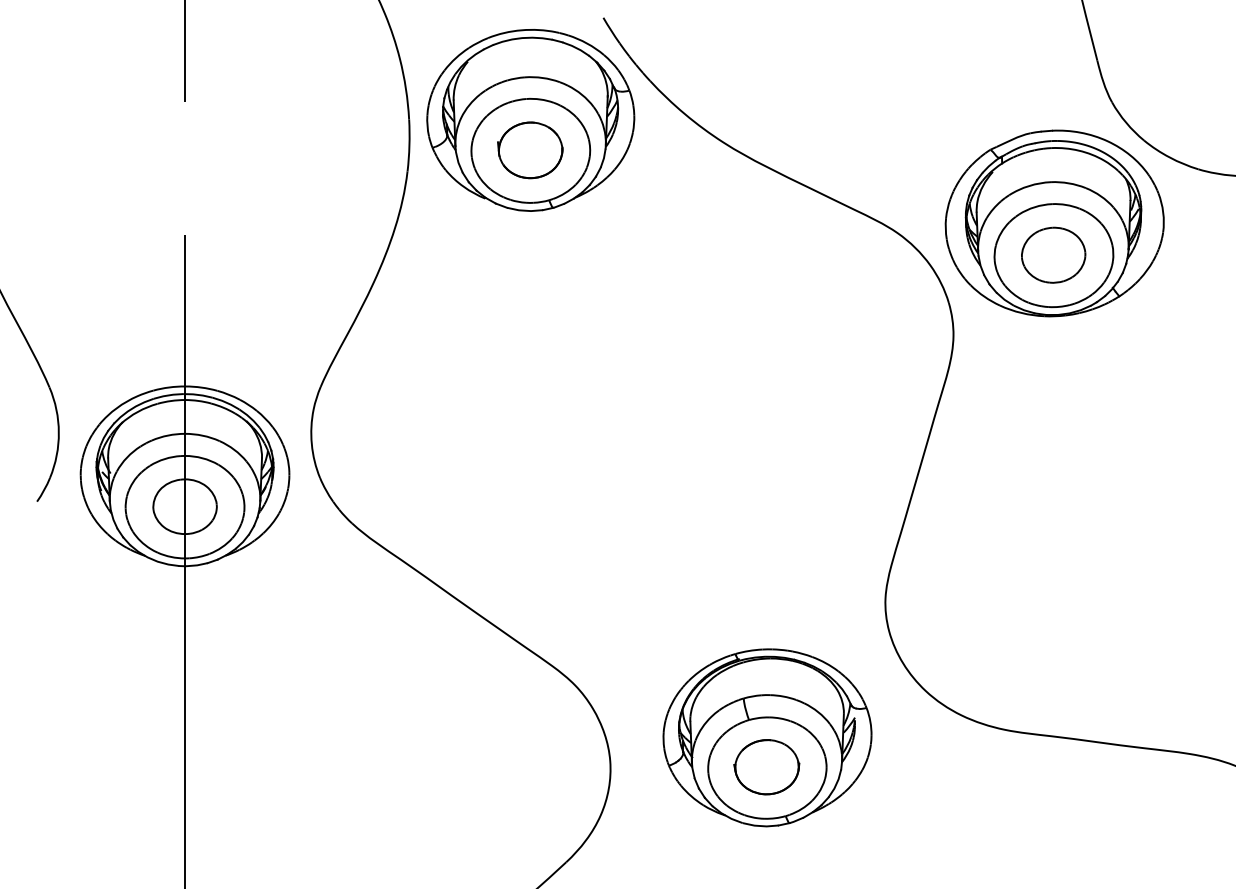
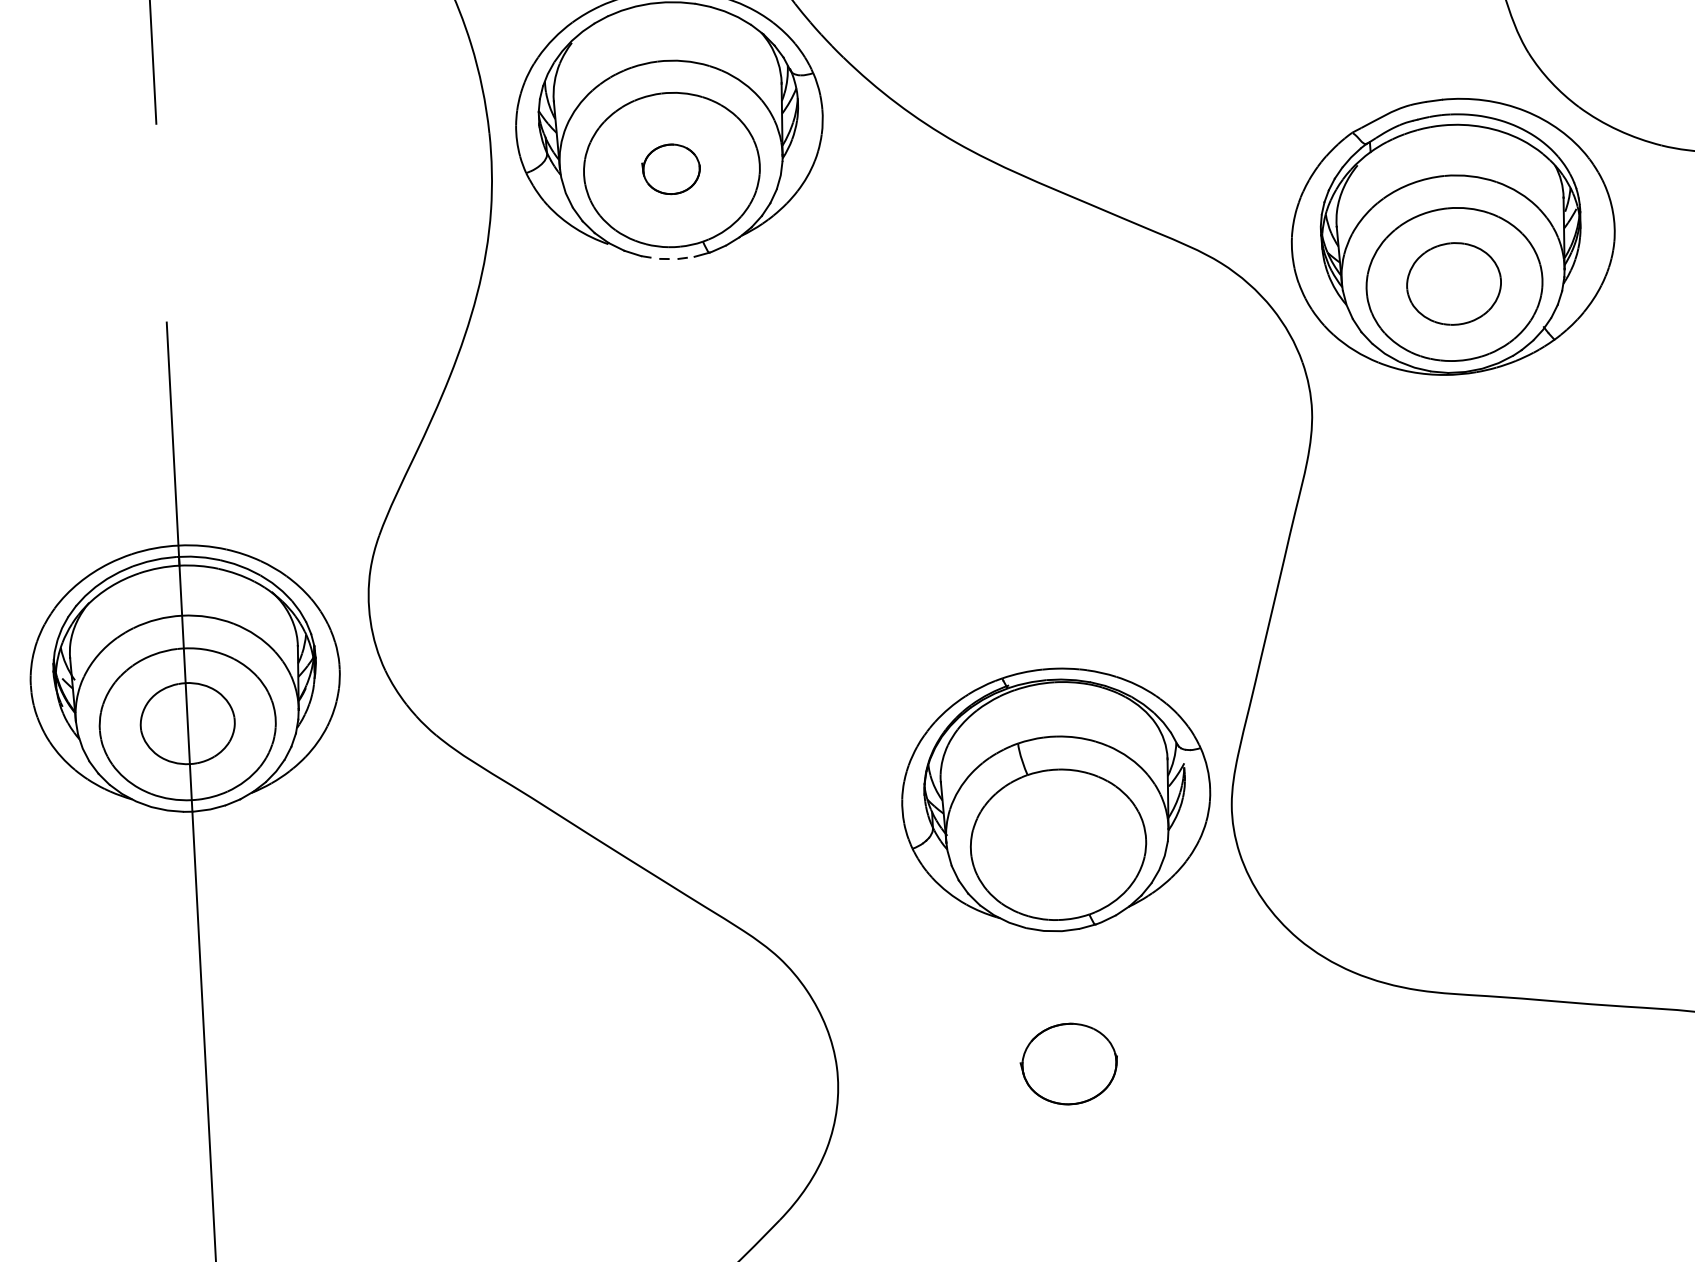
part: (530, 150) -> (671, 169), size x0.6
line: (525, 210) -> (668, 258), solid -> dashed
part: (767, 737) -> (1056, 799), moved

